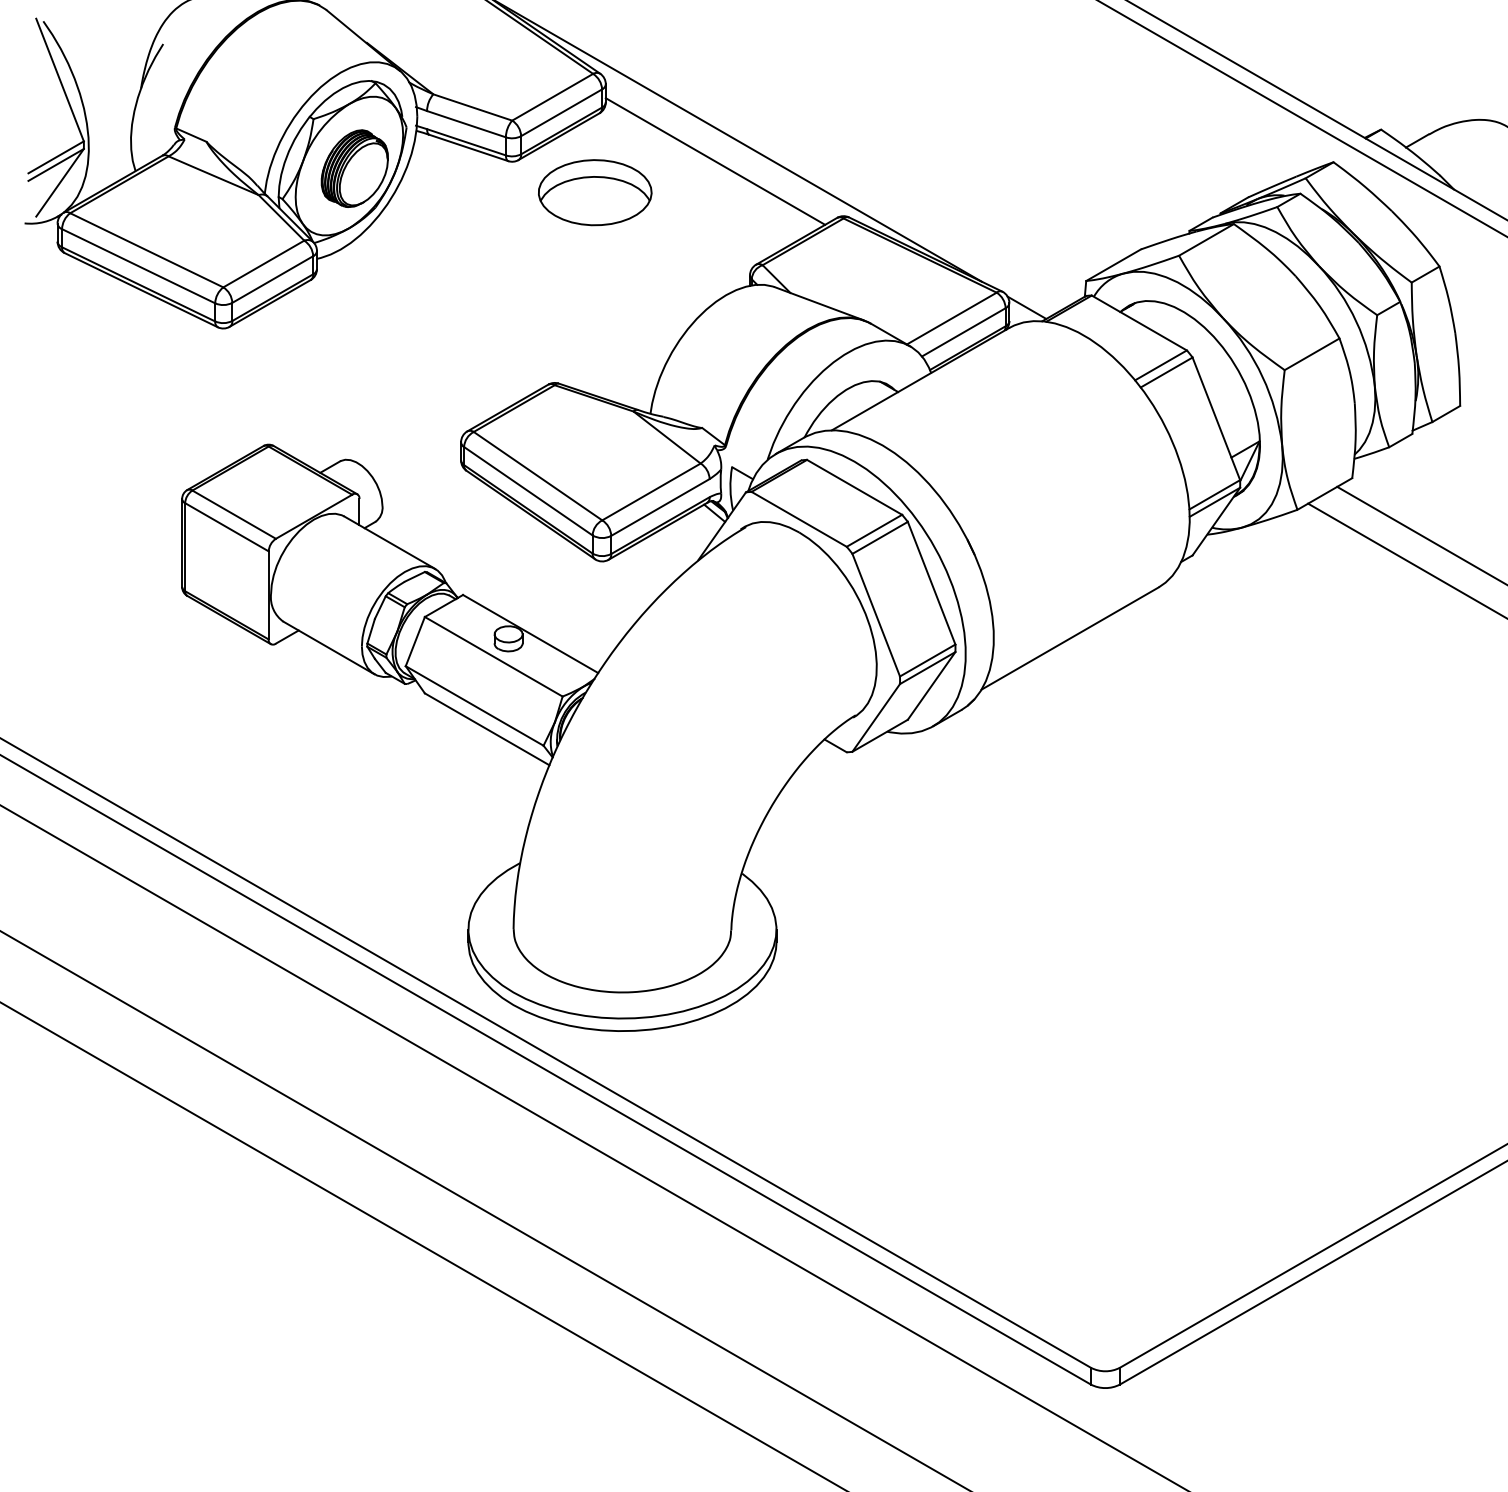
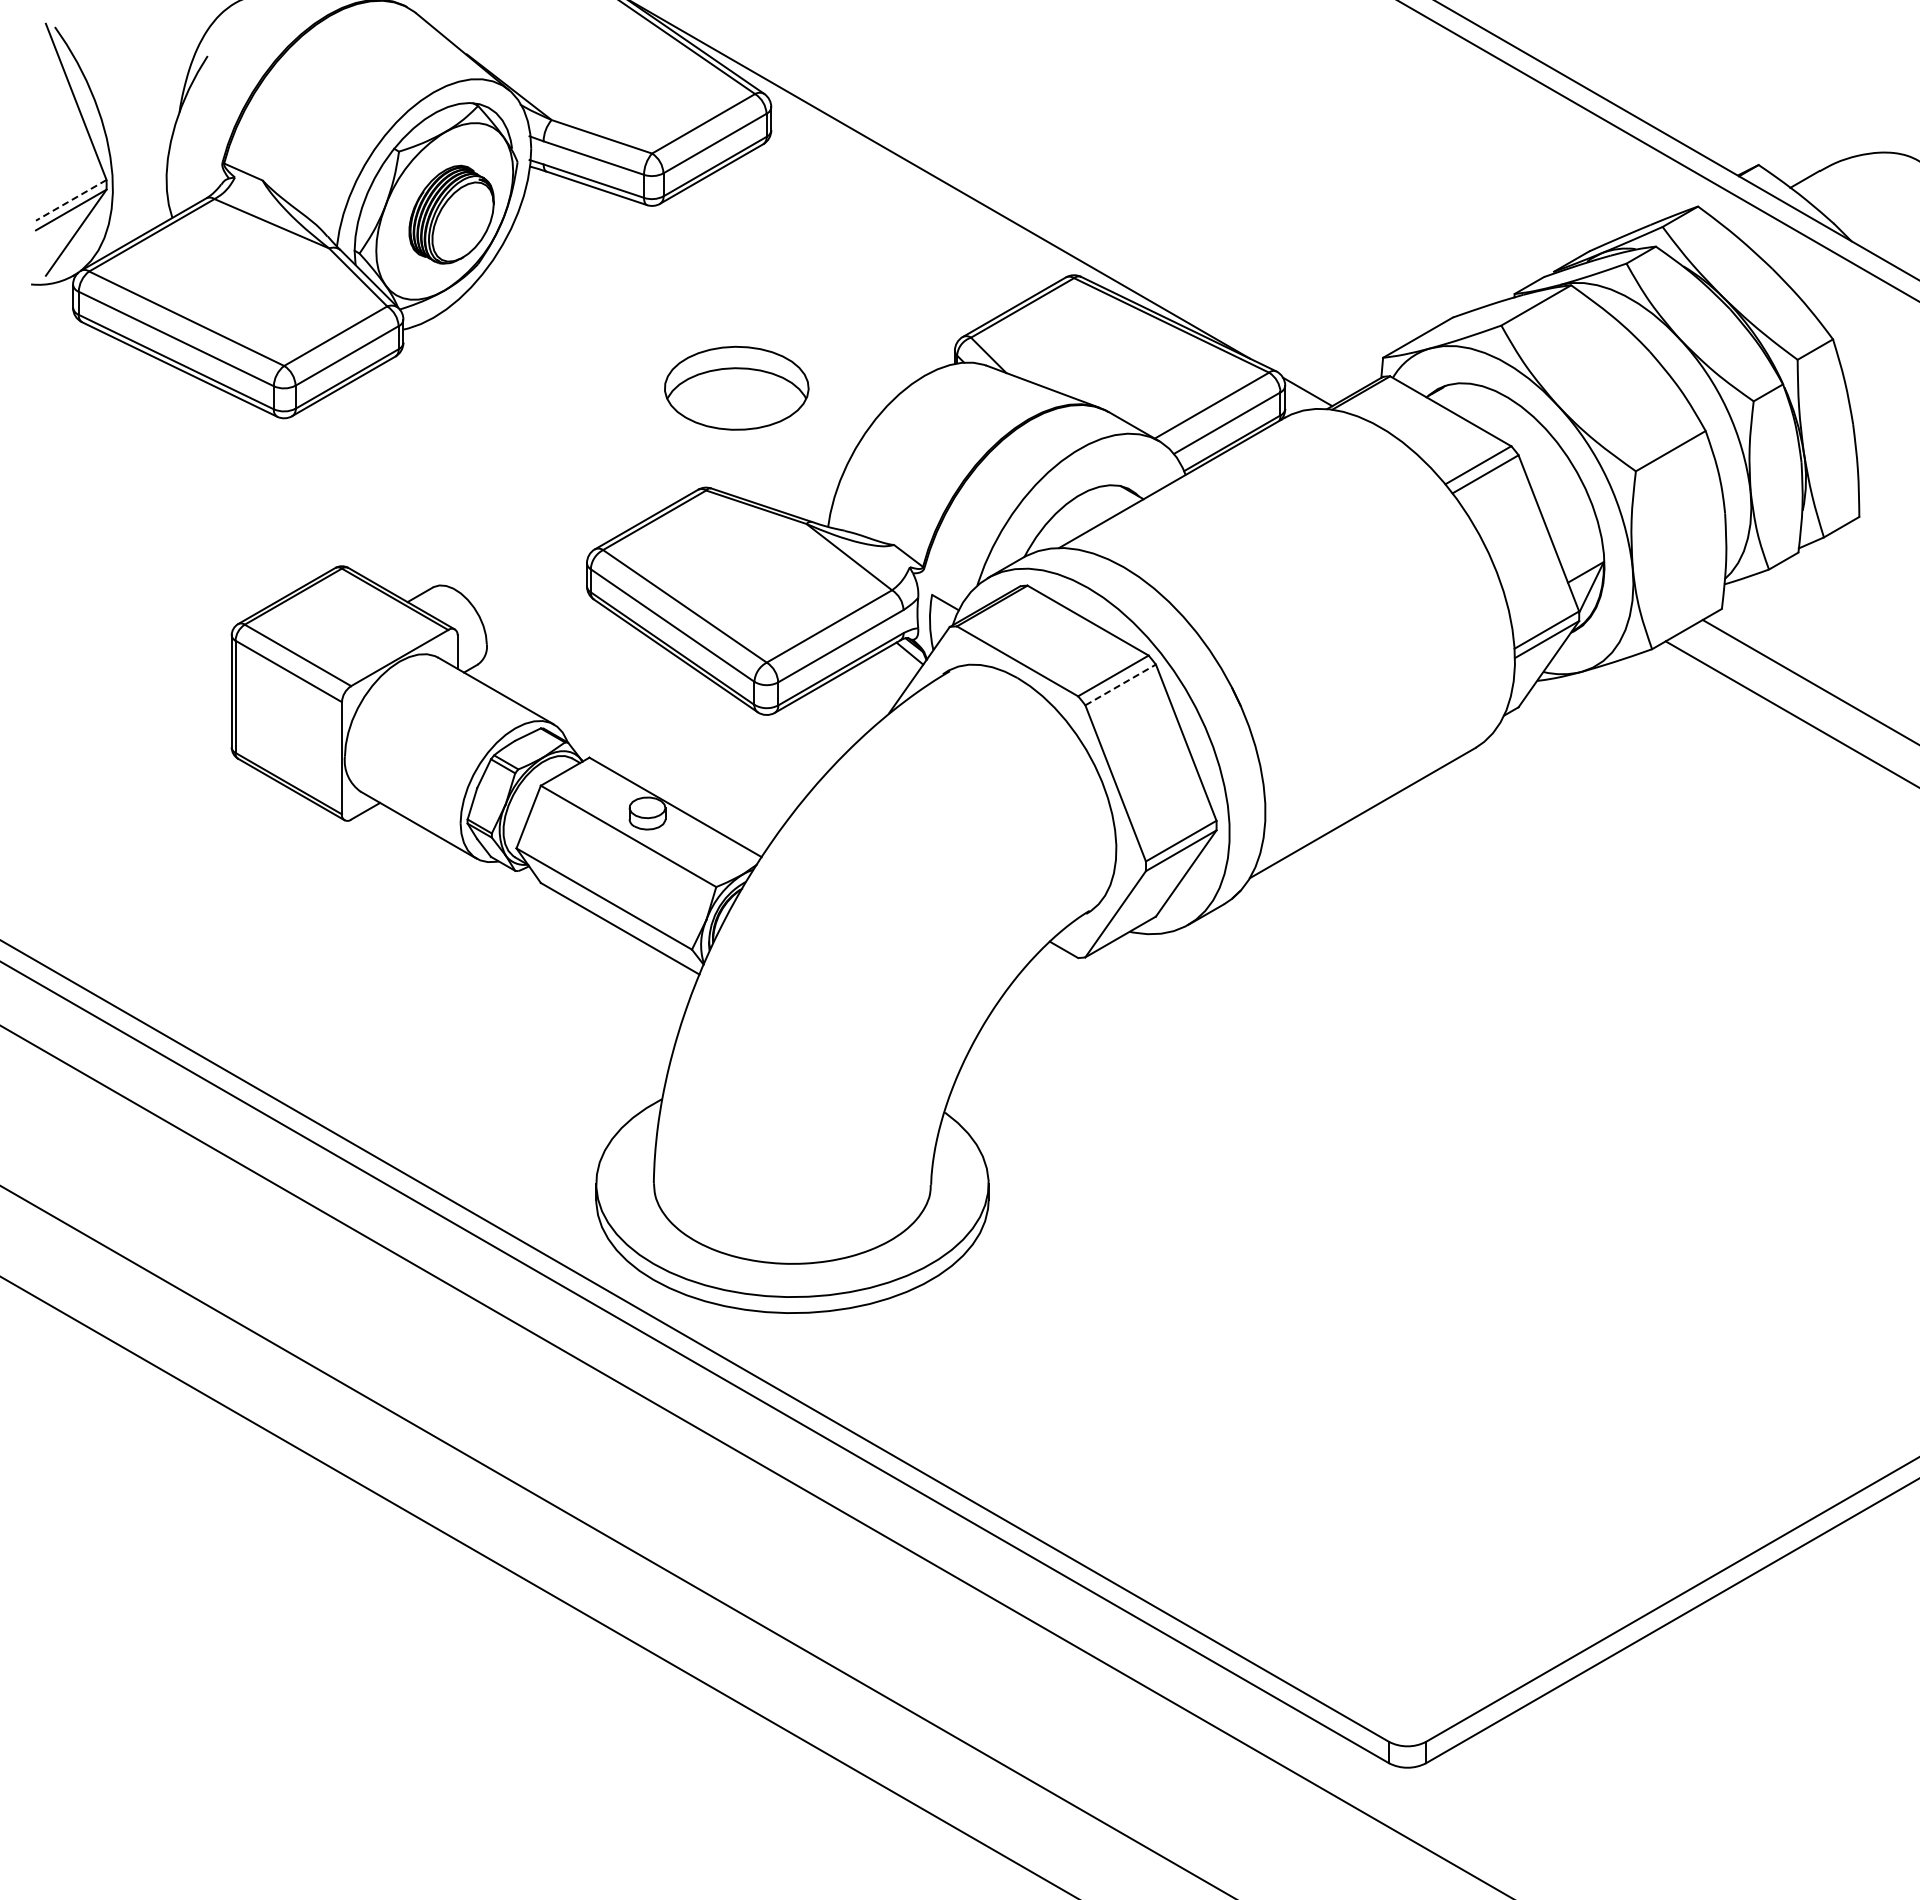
line: (56, 157) -> (71, 200), solid -> dashed
line: (715, 161) -> (910, 205), removed
part: (594, 192) -> (736, 387), moved
line: (880, 537) -> (1120, 684), solid -> dashed

